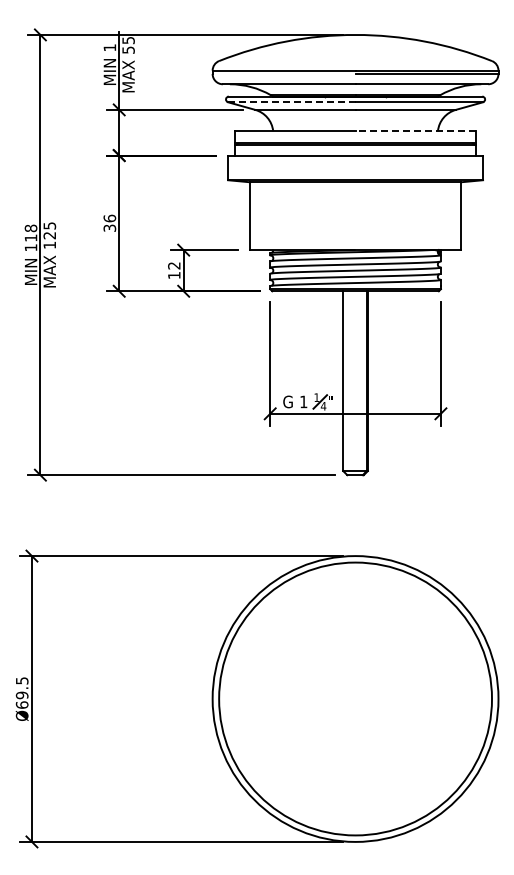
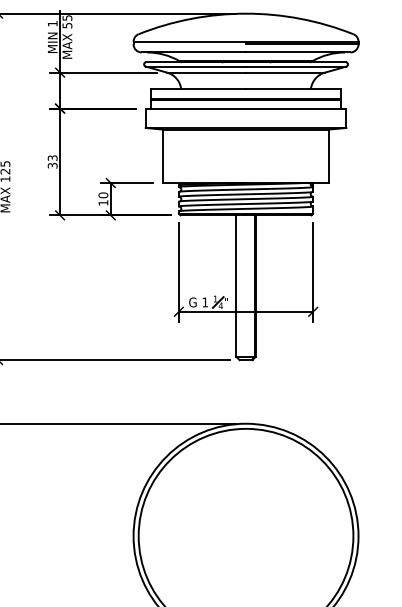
line: (291, 102) -> (195, 66), dashed -> solid
line: (415, 131) -> (293, 89), dashed -> solid
text: (109, 218) -> (52, 158), 36 -> 33
text: (174, 265) -> (103, 195), 12 -> 10

